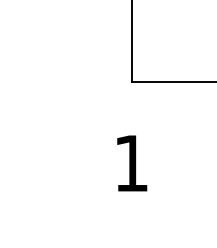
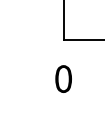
text: (131, 162) -> (63, 78), 1 -> 0

